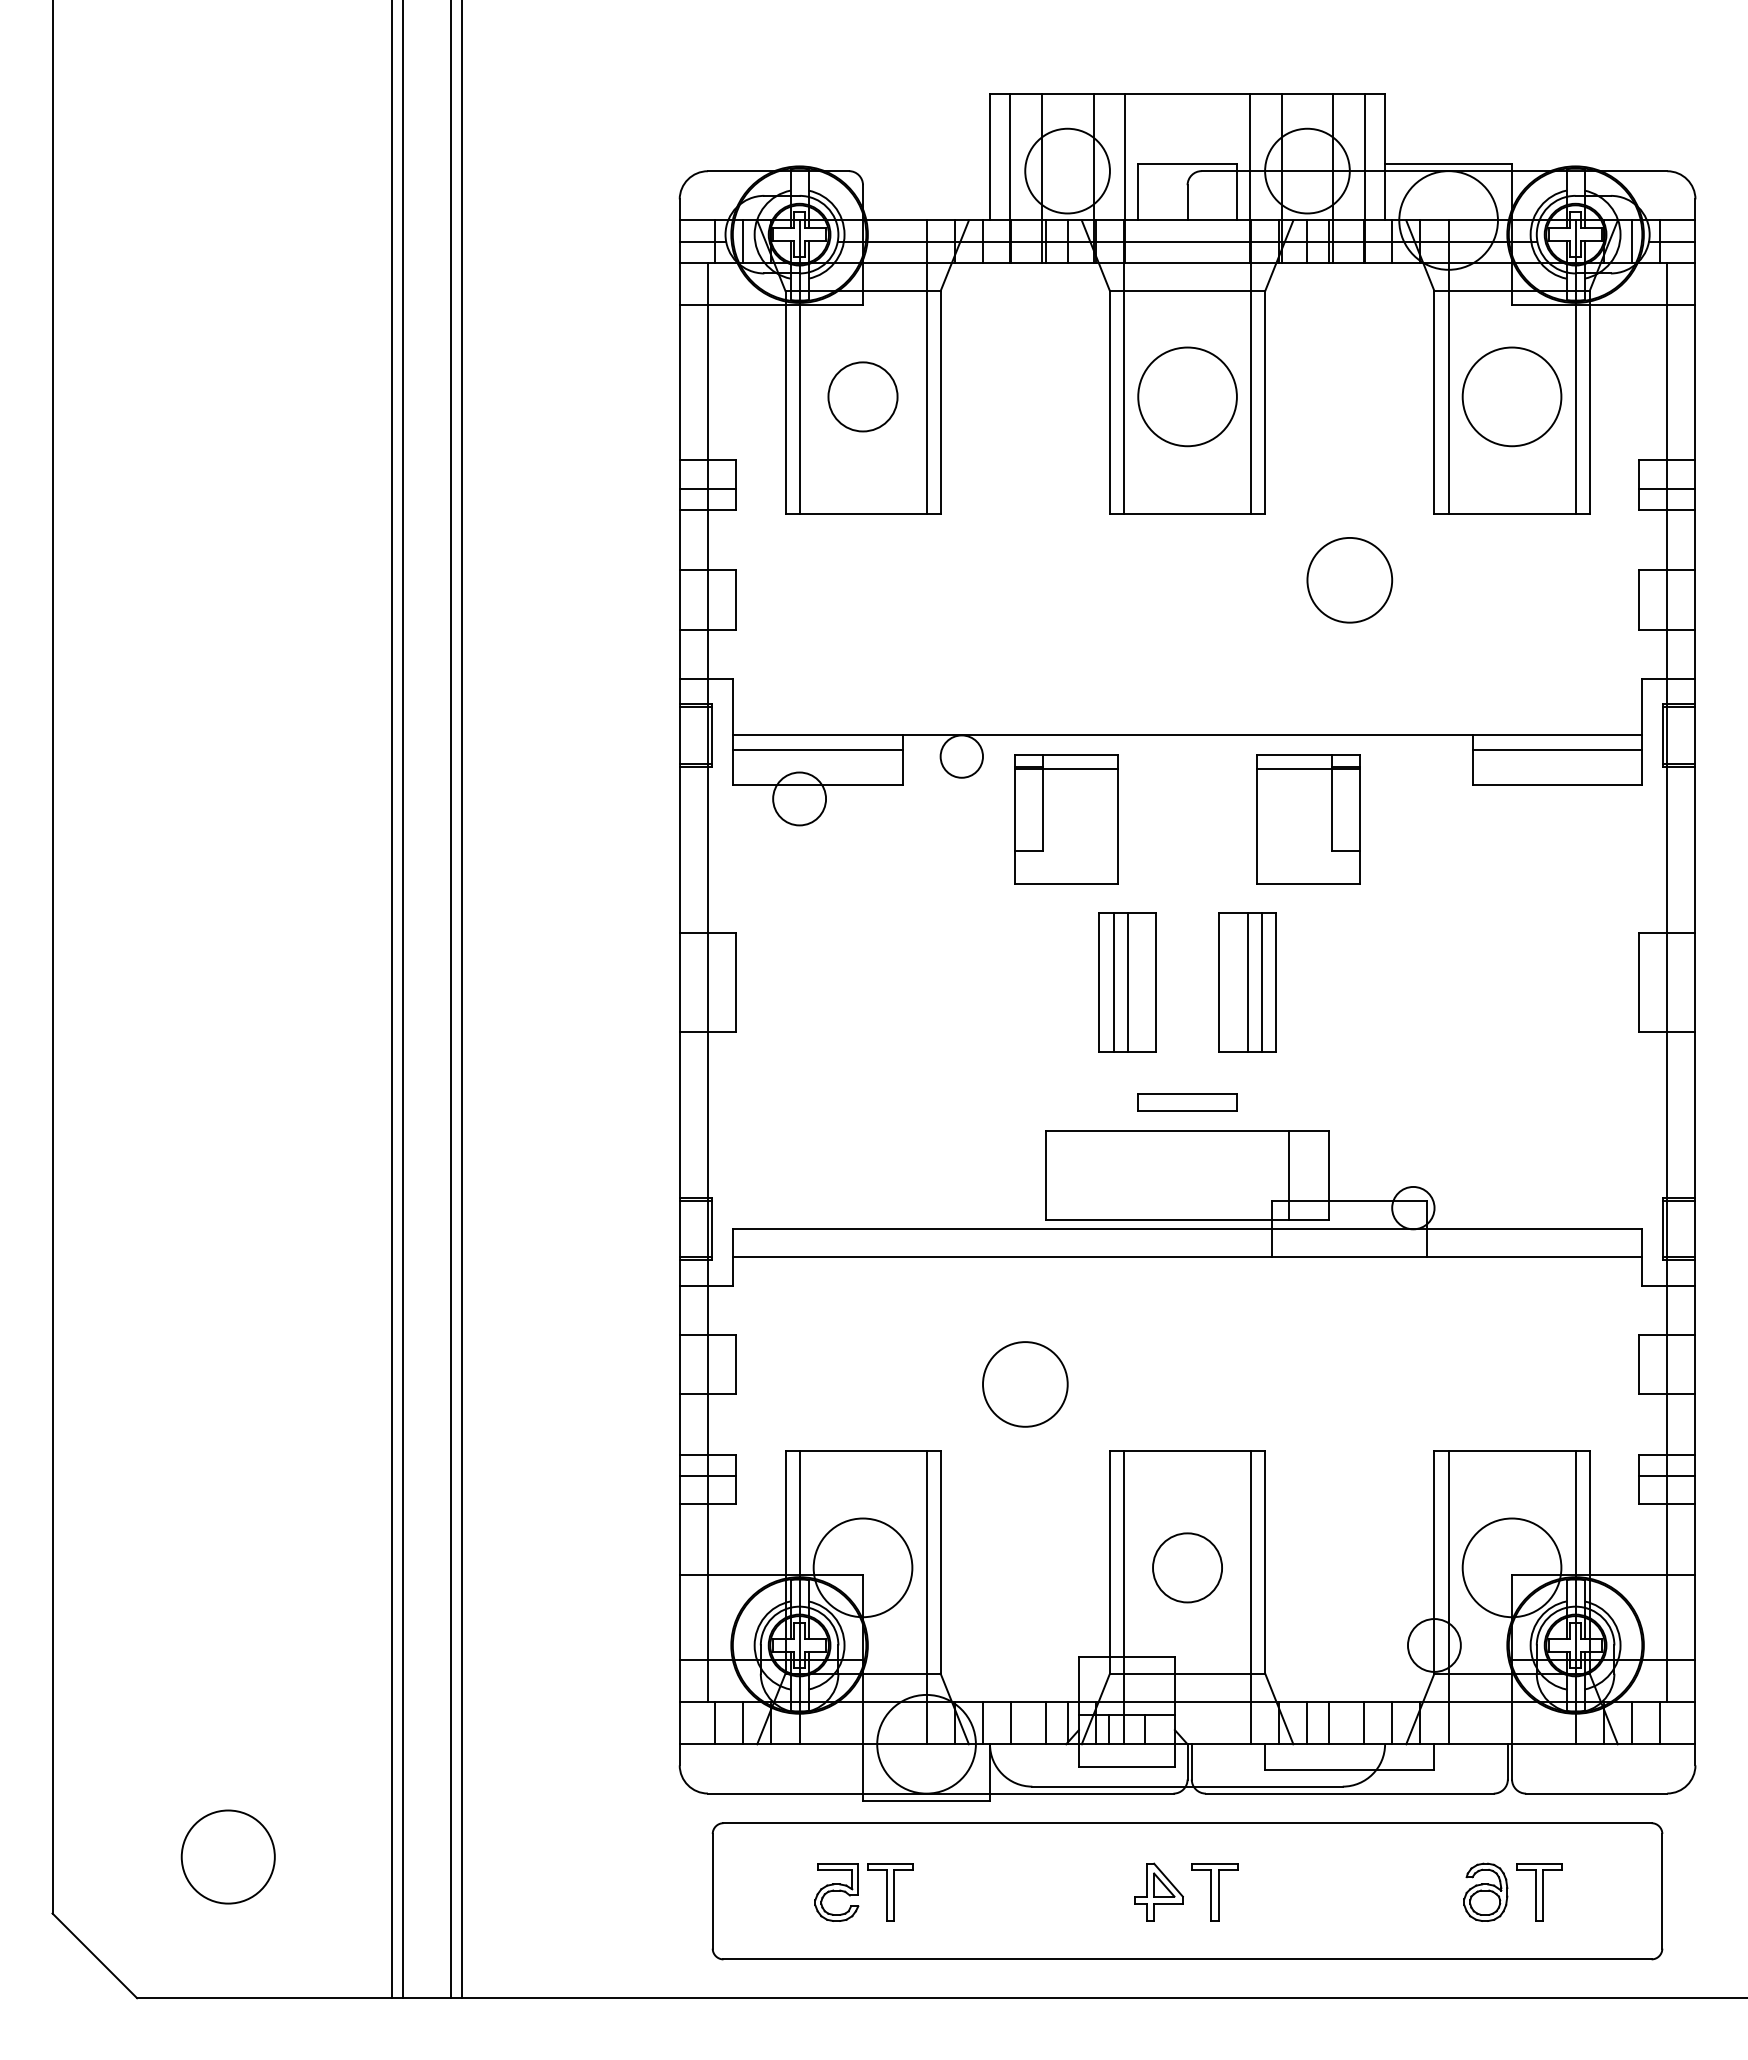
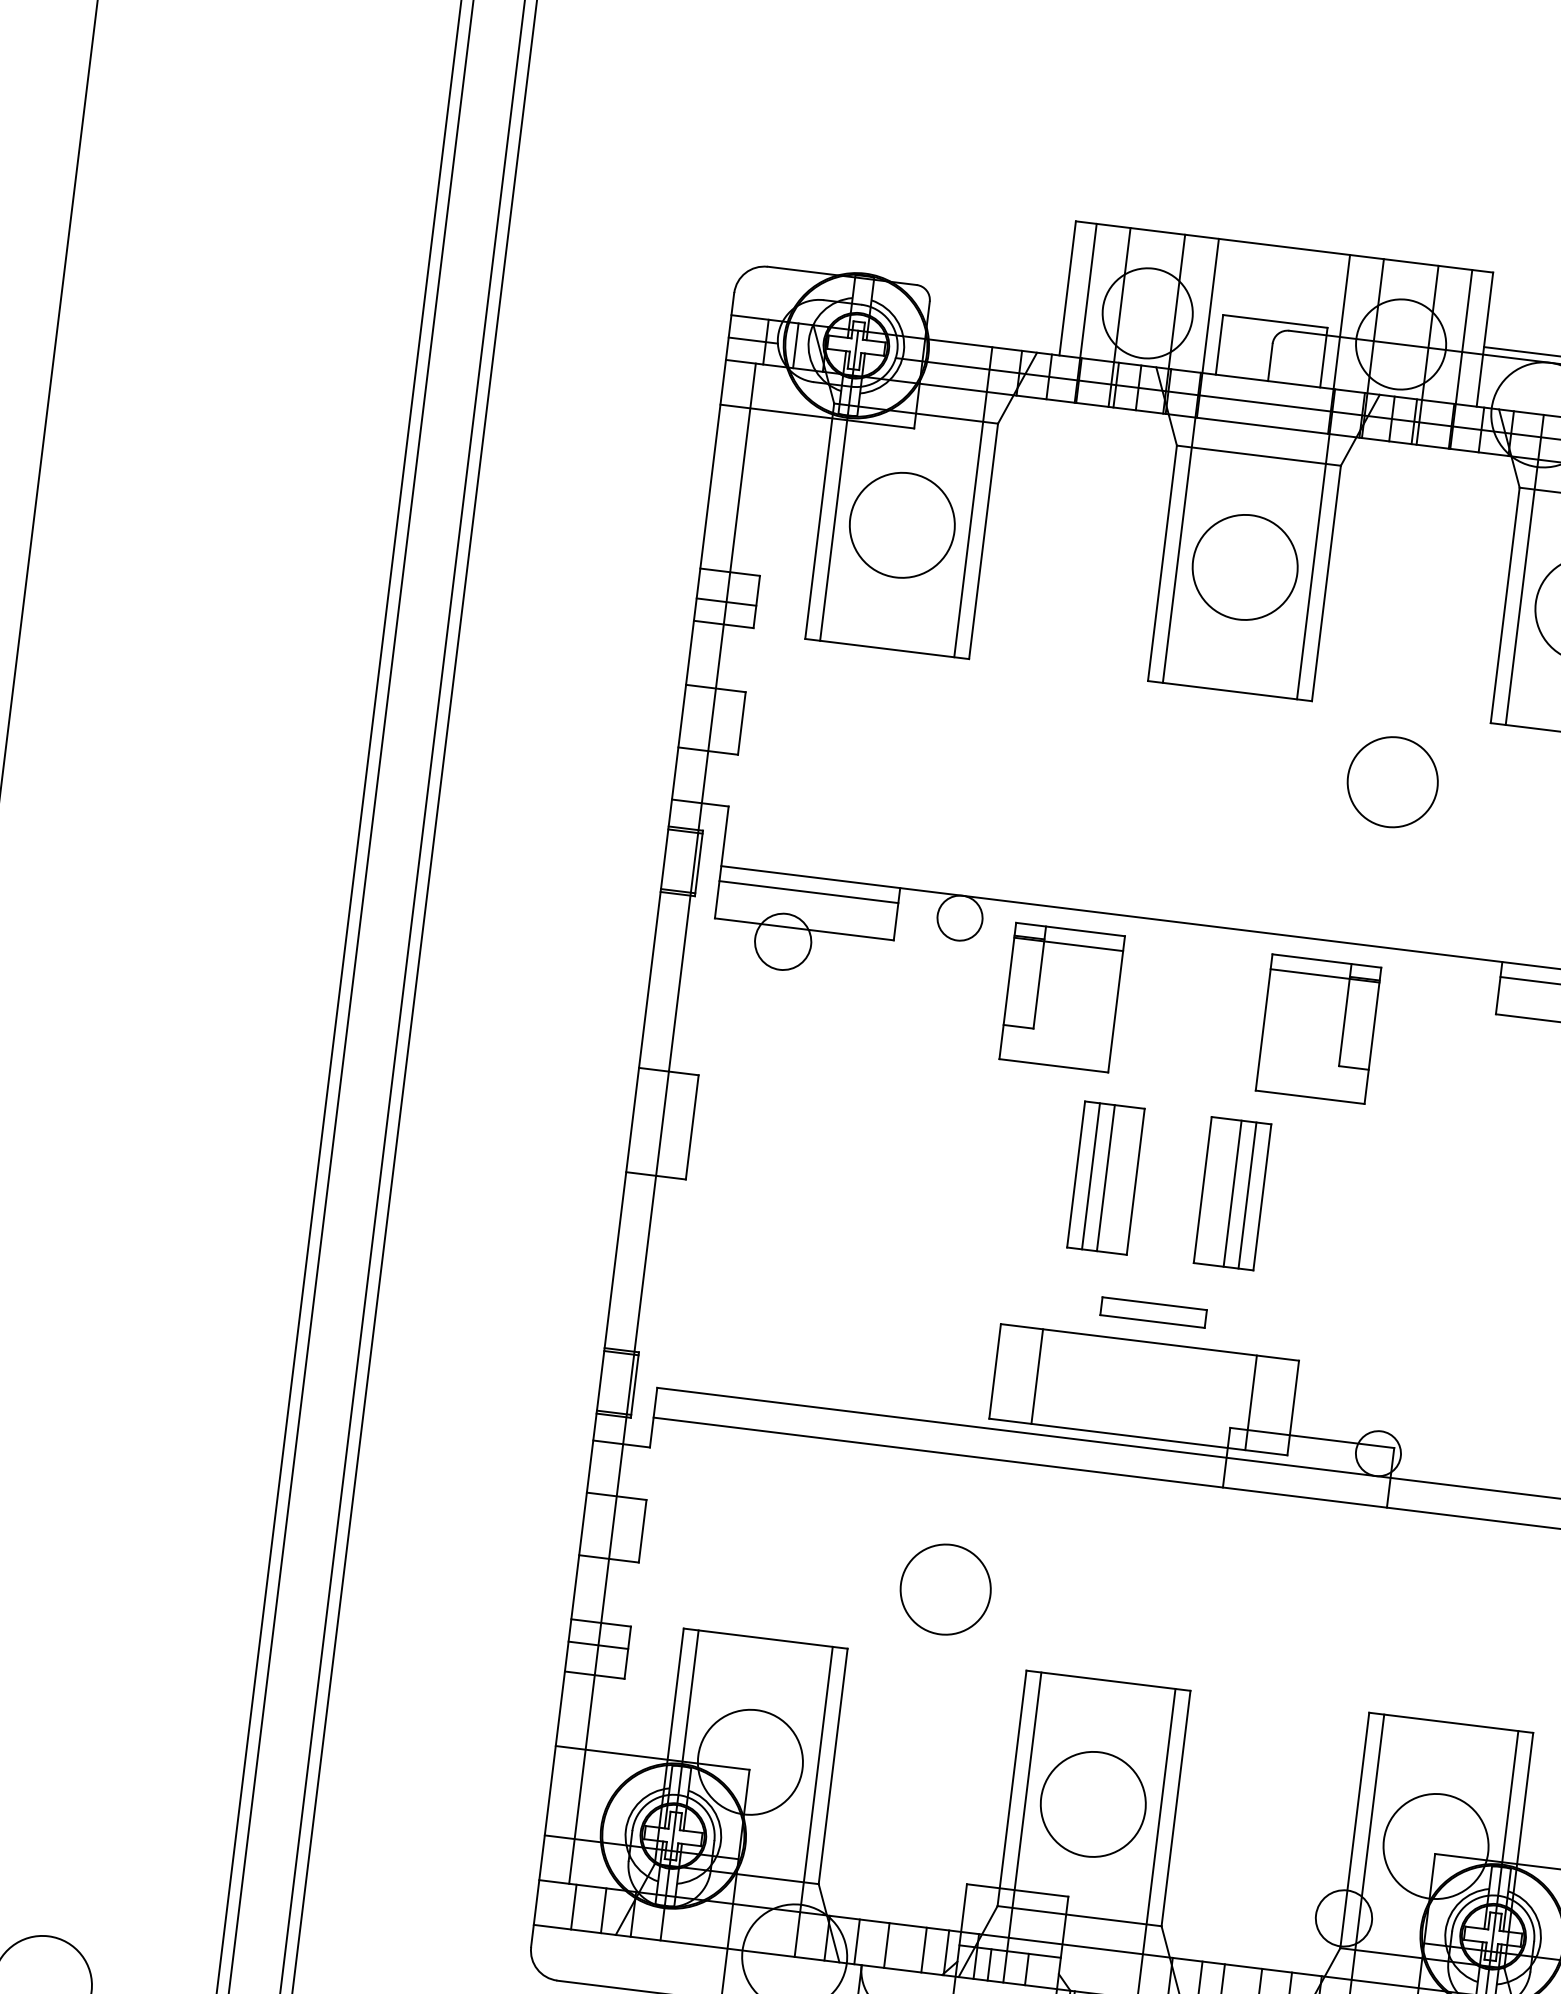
circle: (862, 396) -> (901, 524), size x1.43
line: (1086, 1175) -> (1037, 1376), added
circle: (1187, 1567) -> (1093, 1804), size x1.43

